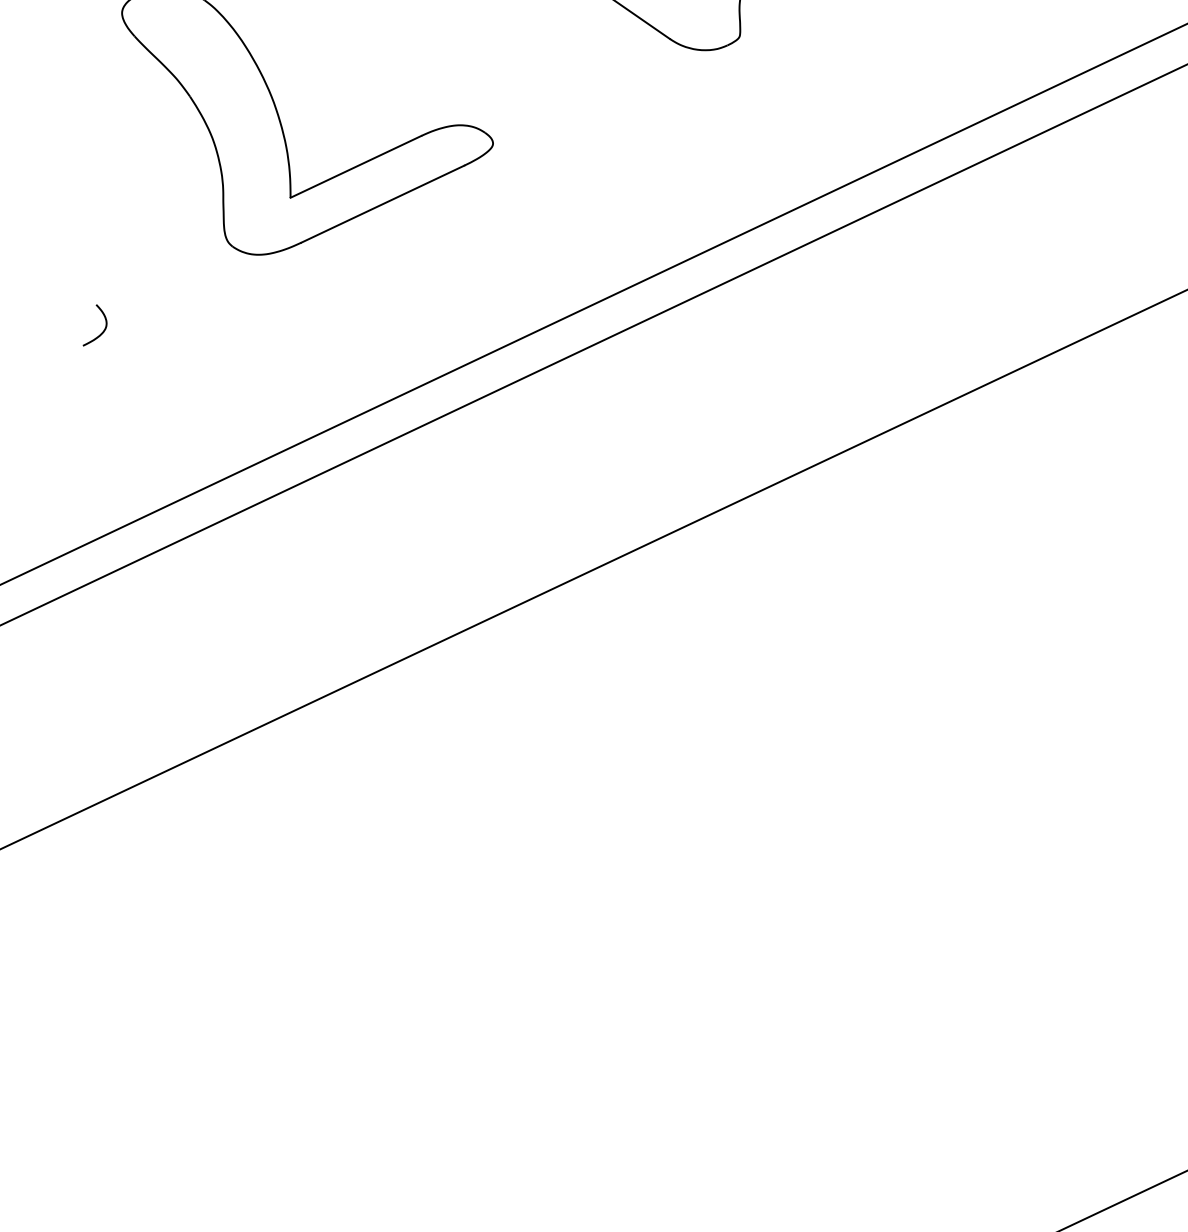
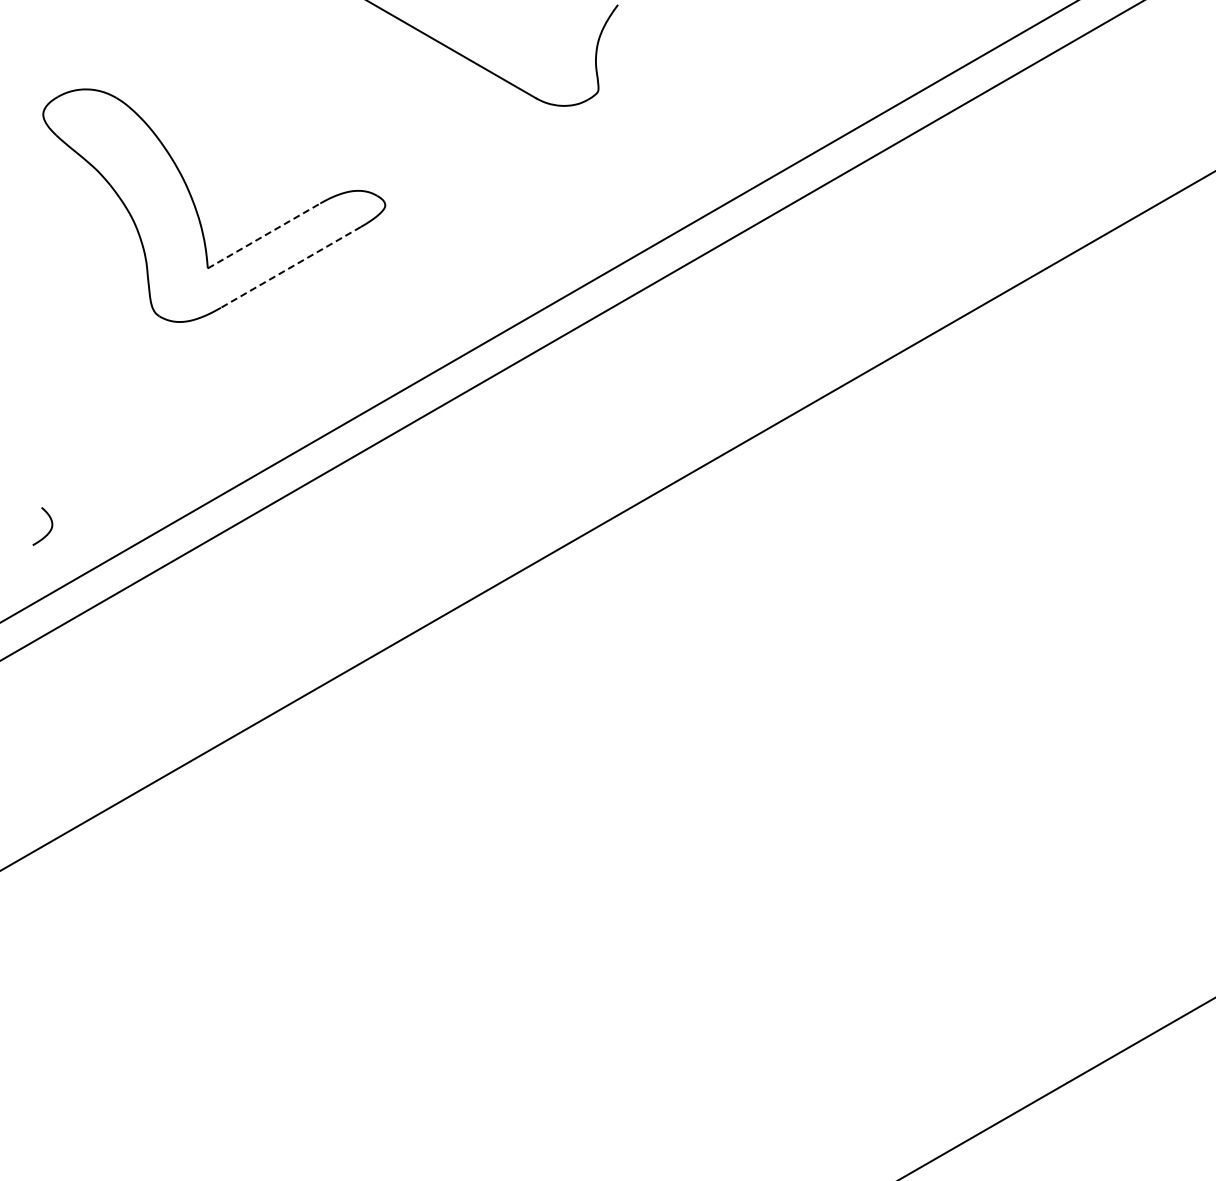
line: (356, 166) -> (264, 235), solid -> dashed
line: (382, 204) -> (290, 267), solid -> dashed
curve: (101, 331) -> (48, 531), moved

